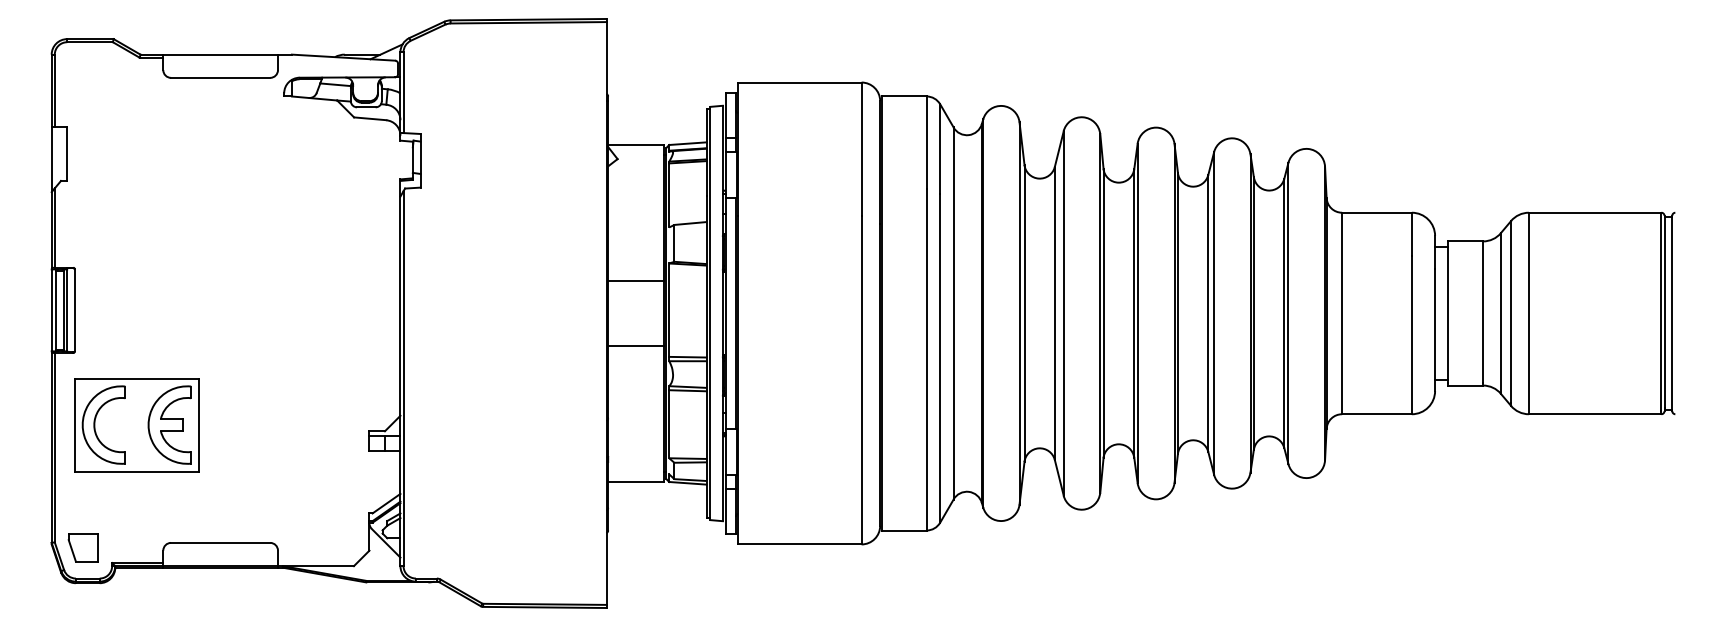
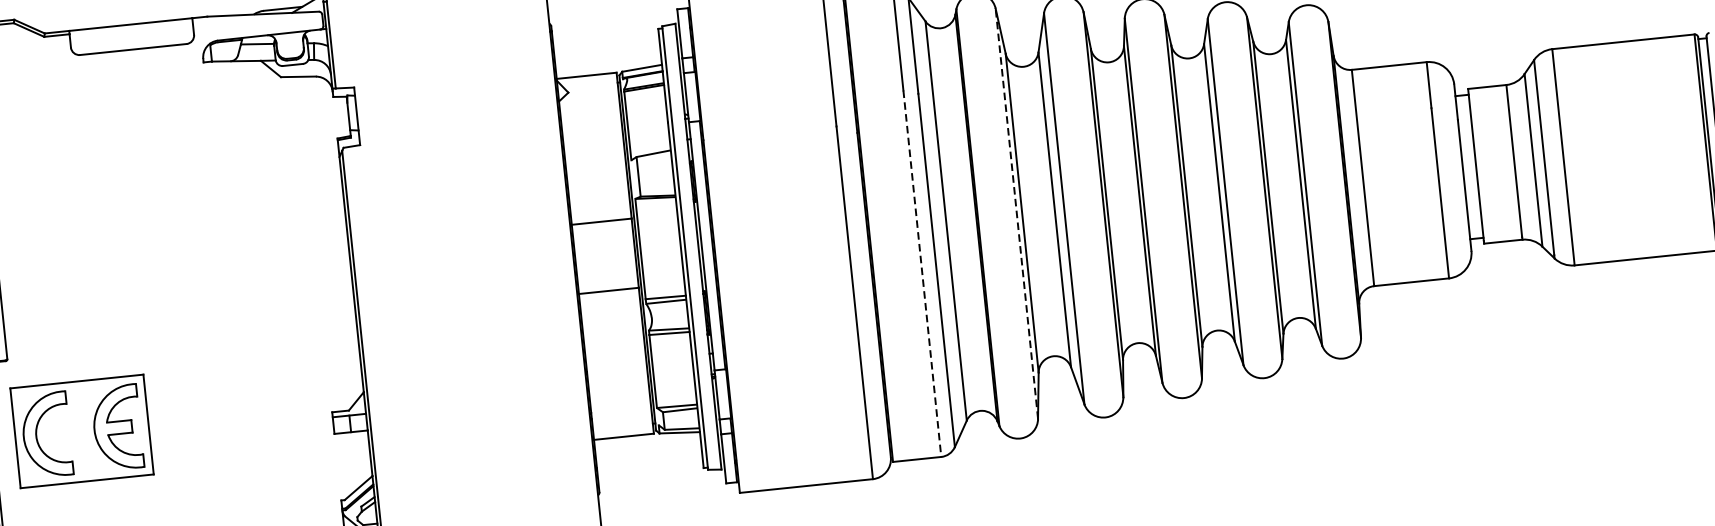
line: (1019, 312) -> (1016, 212), solid -> dashed
line: (926, 359) -> (922, 273), solid -> dashed

